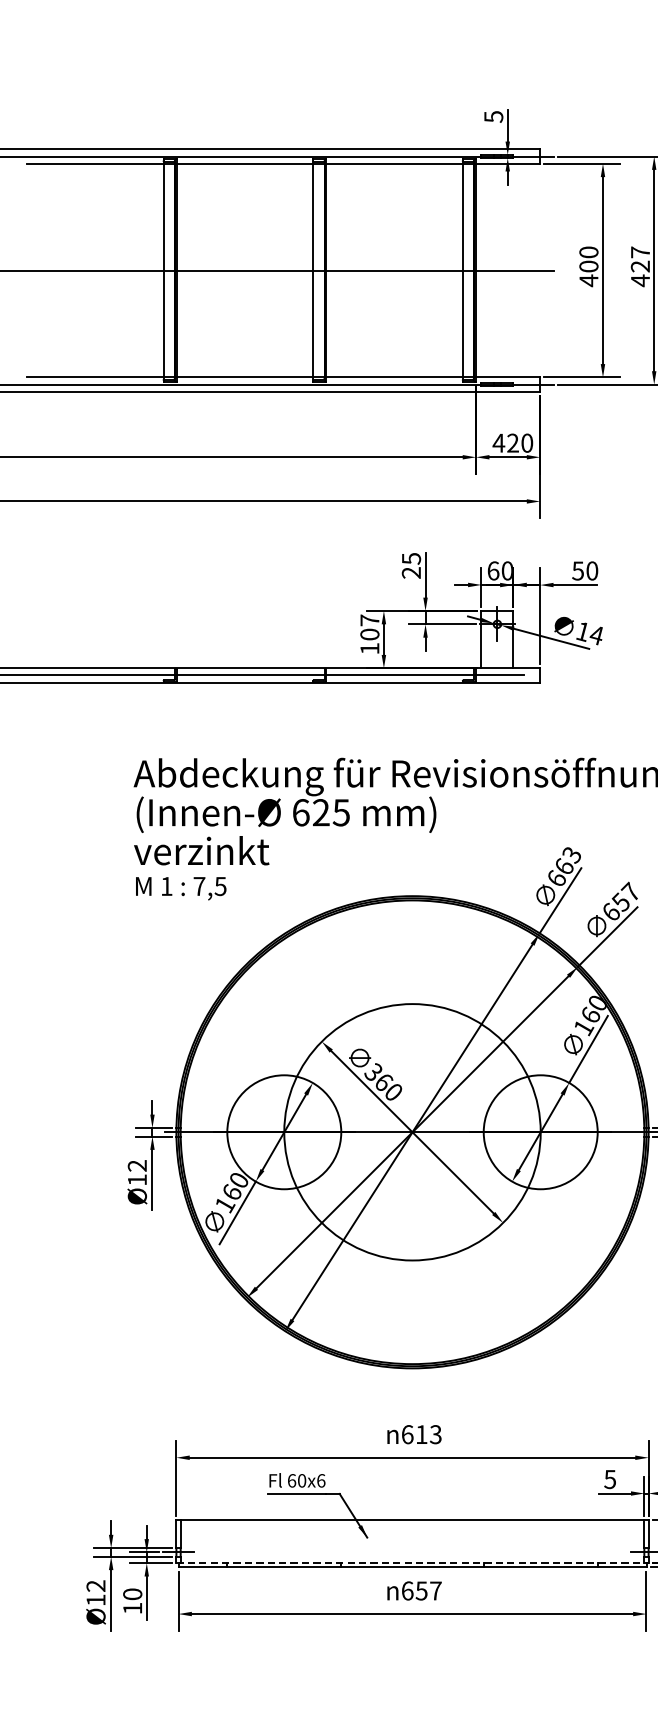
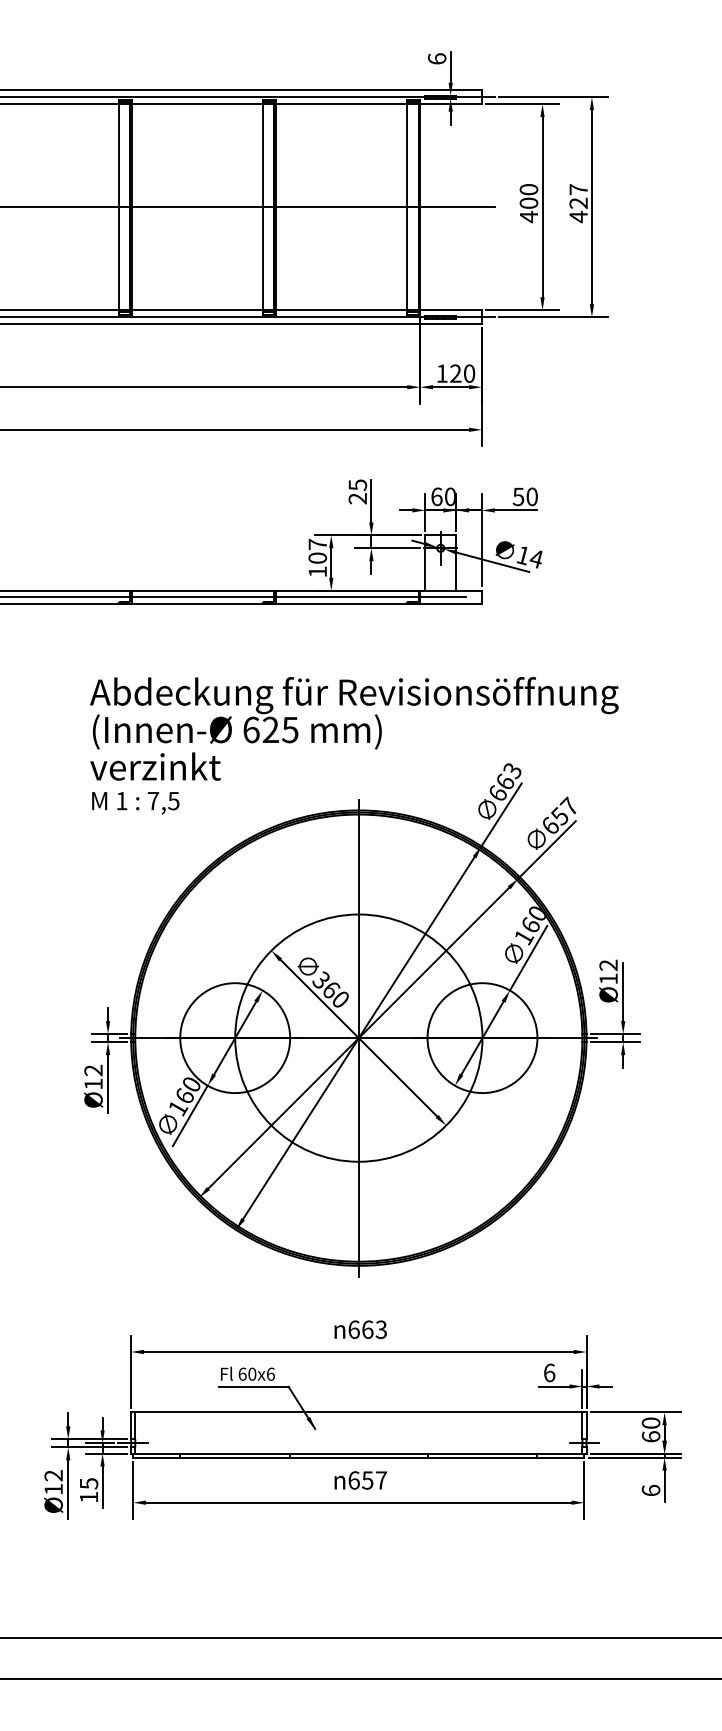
text: (493, 116) -> (436, 58), 5 -> 6
text: (499, 443) -> (442, 373), 420 -> 120
line: (412, 1131) -> (358, 1037), added
text: (421, 1434) -> (367, 1329), 613 -> 663
text: (610, 1479) -> (549, 1372), 5 -> 6
line: (412, 1563) -> (358, 1453), dashed -> solid
text: (132, 1594) -> (88, 1483), 10 -> 15

